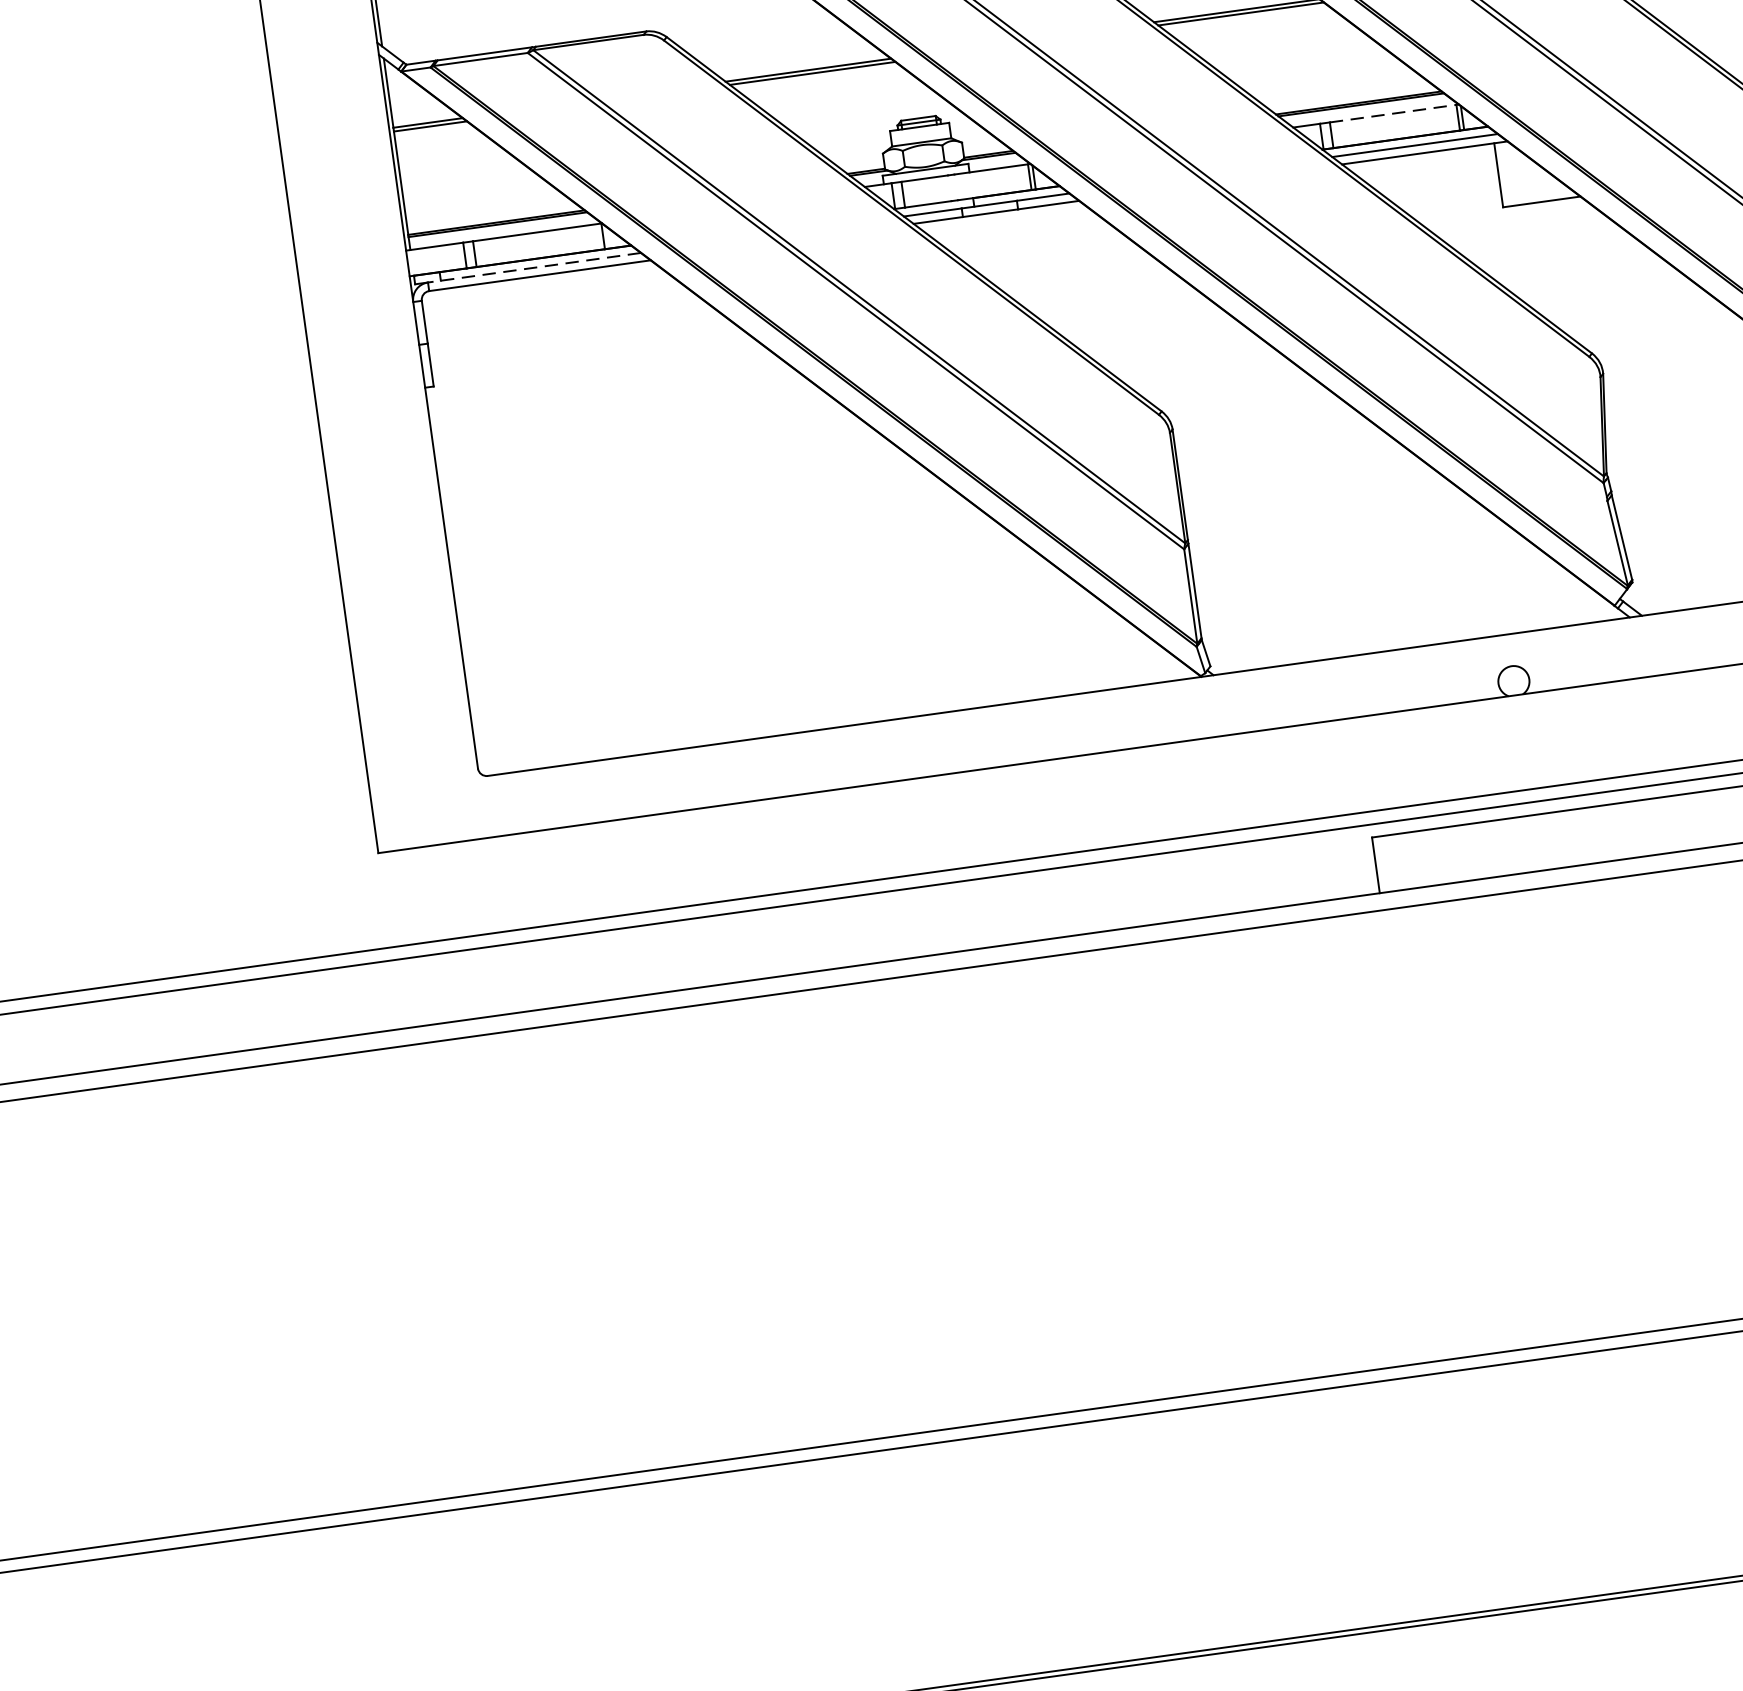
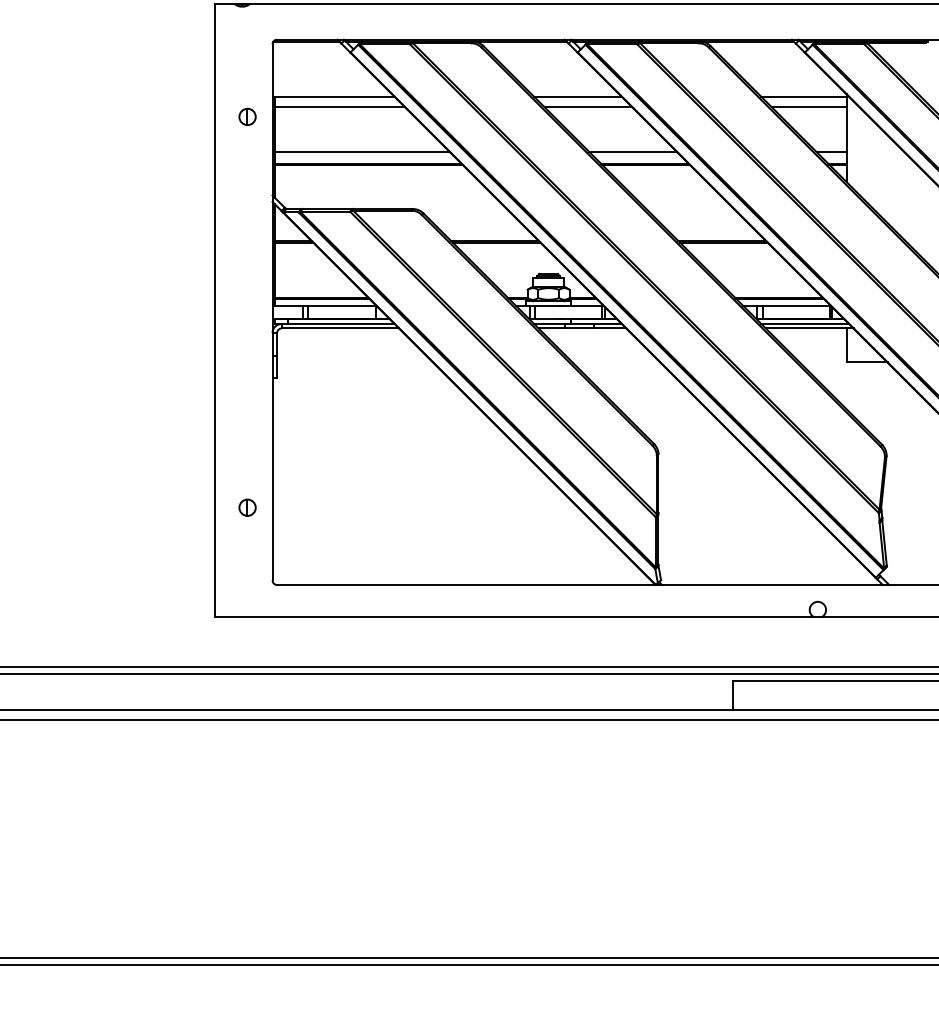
line: (1393, 113) -> (796, 305), dashed -> solid
line: (533, 267) -> (337, 323), dashed -> solid
part: (411, 637) -> (247, 507), added

